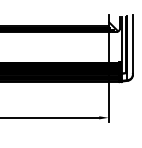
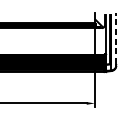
line: (132, 43) -> (115, 38), solid -> dashed

